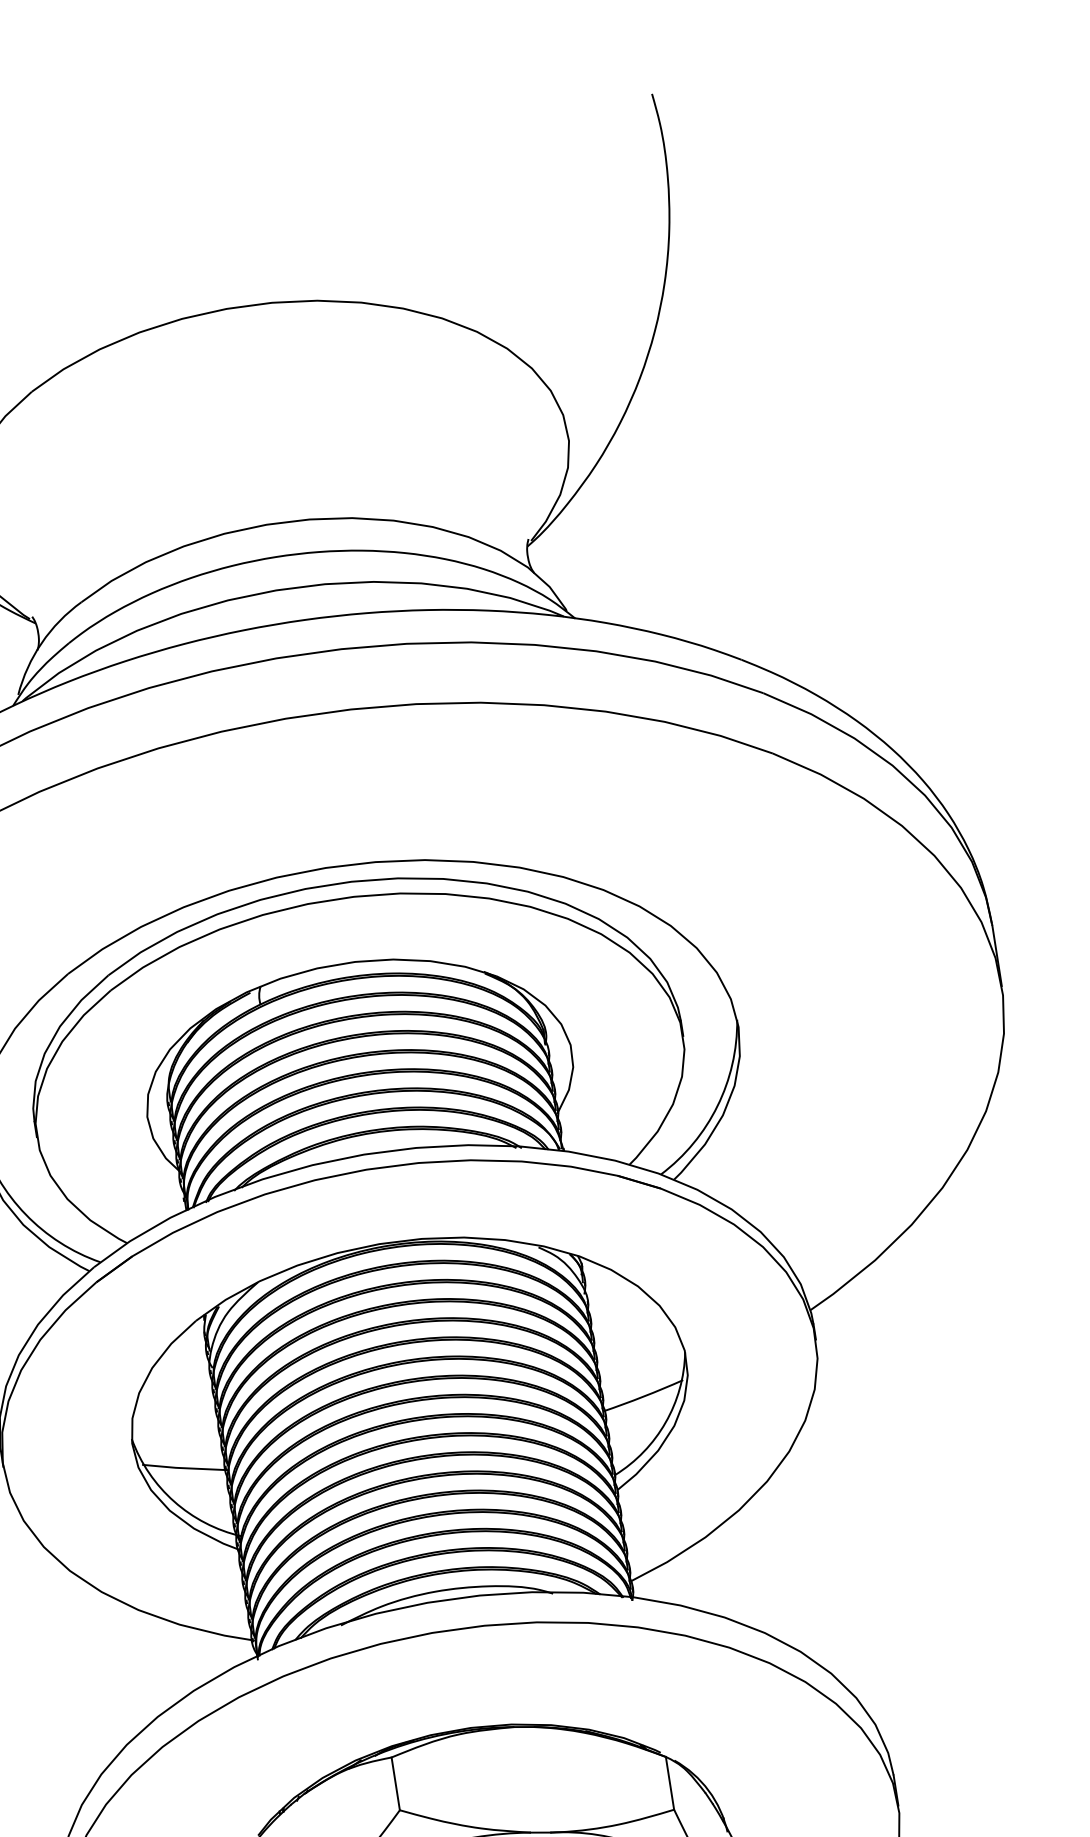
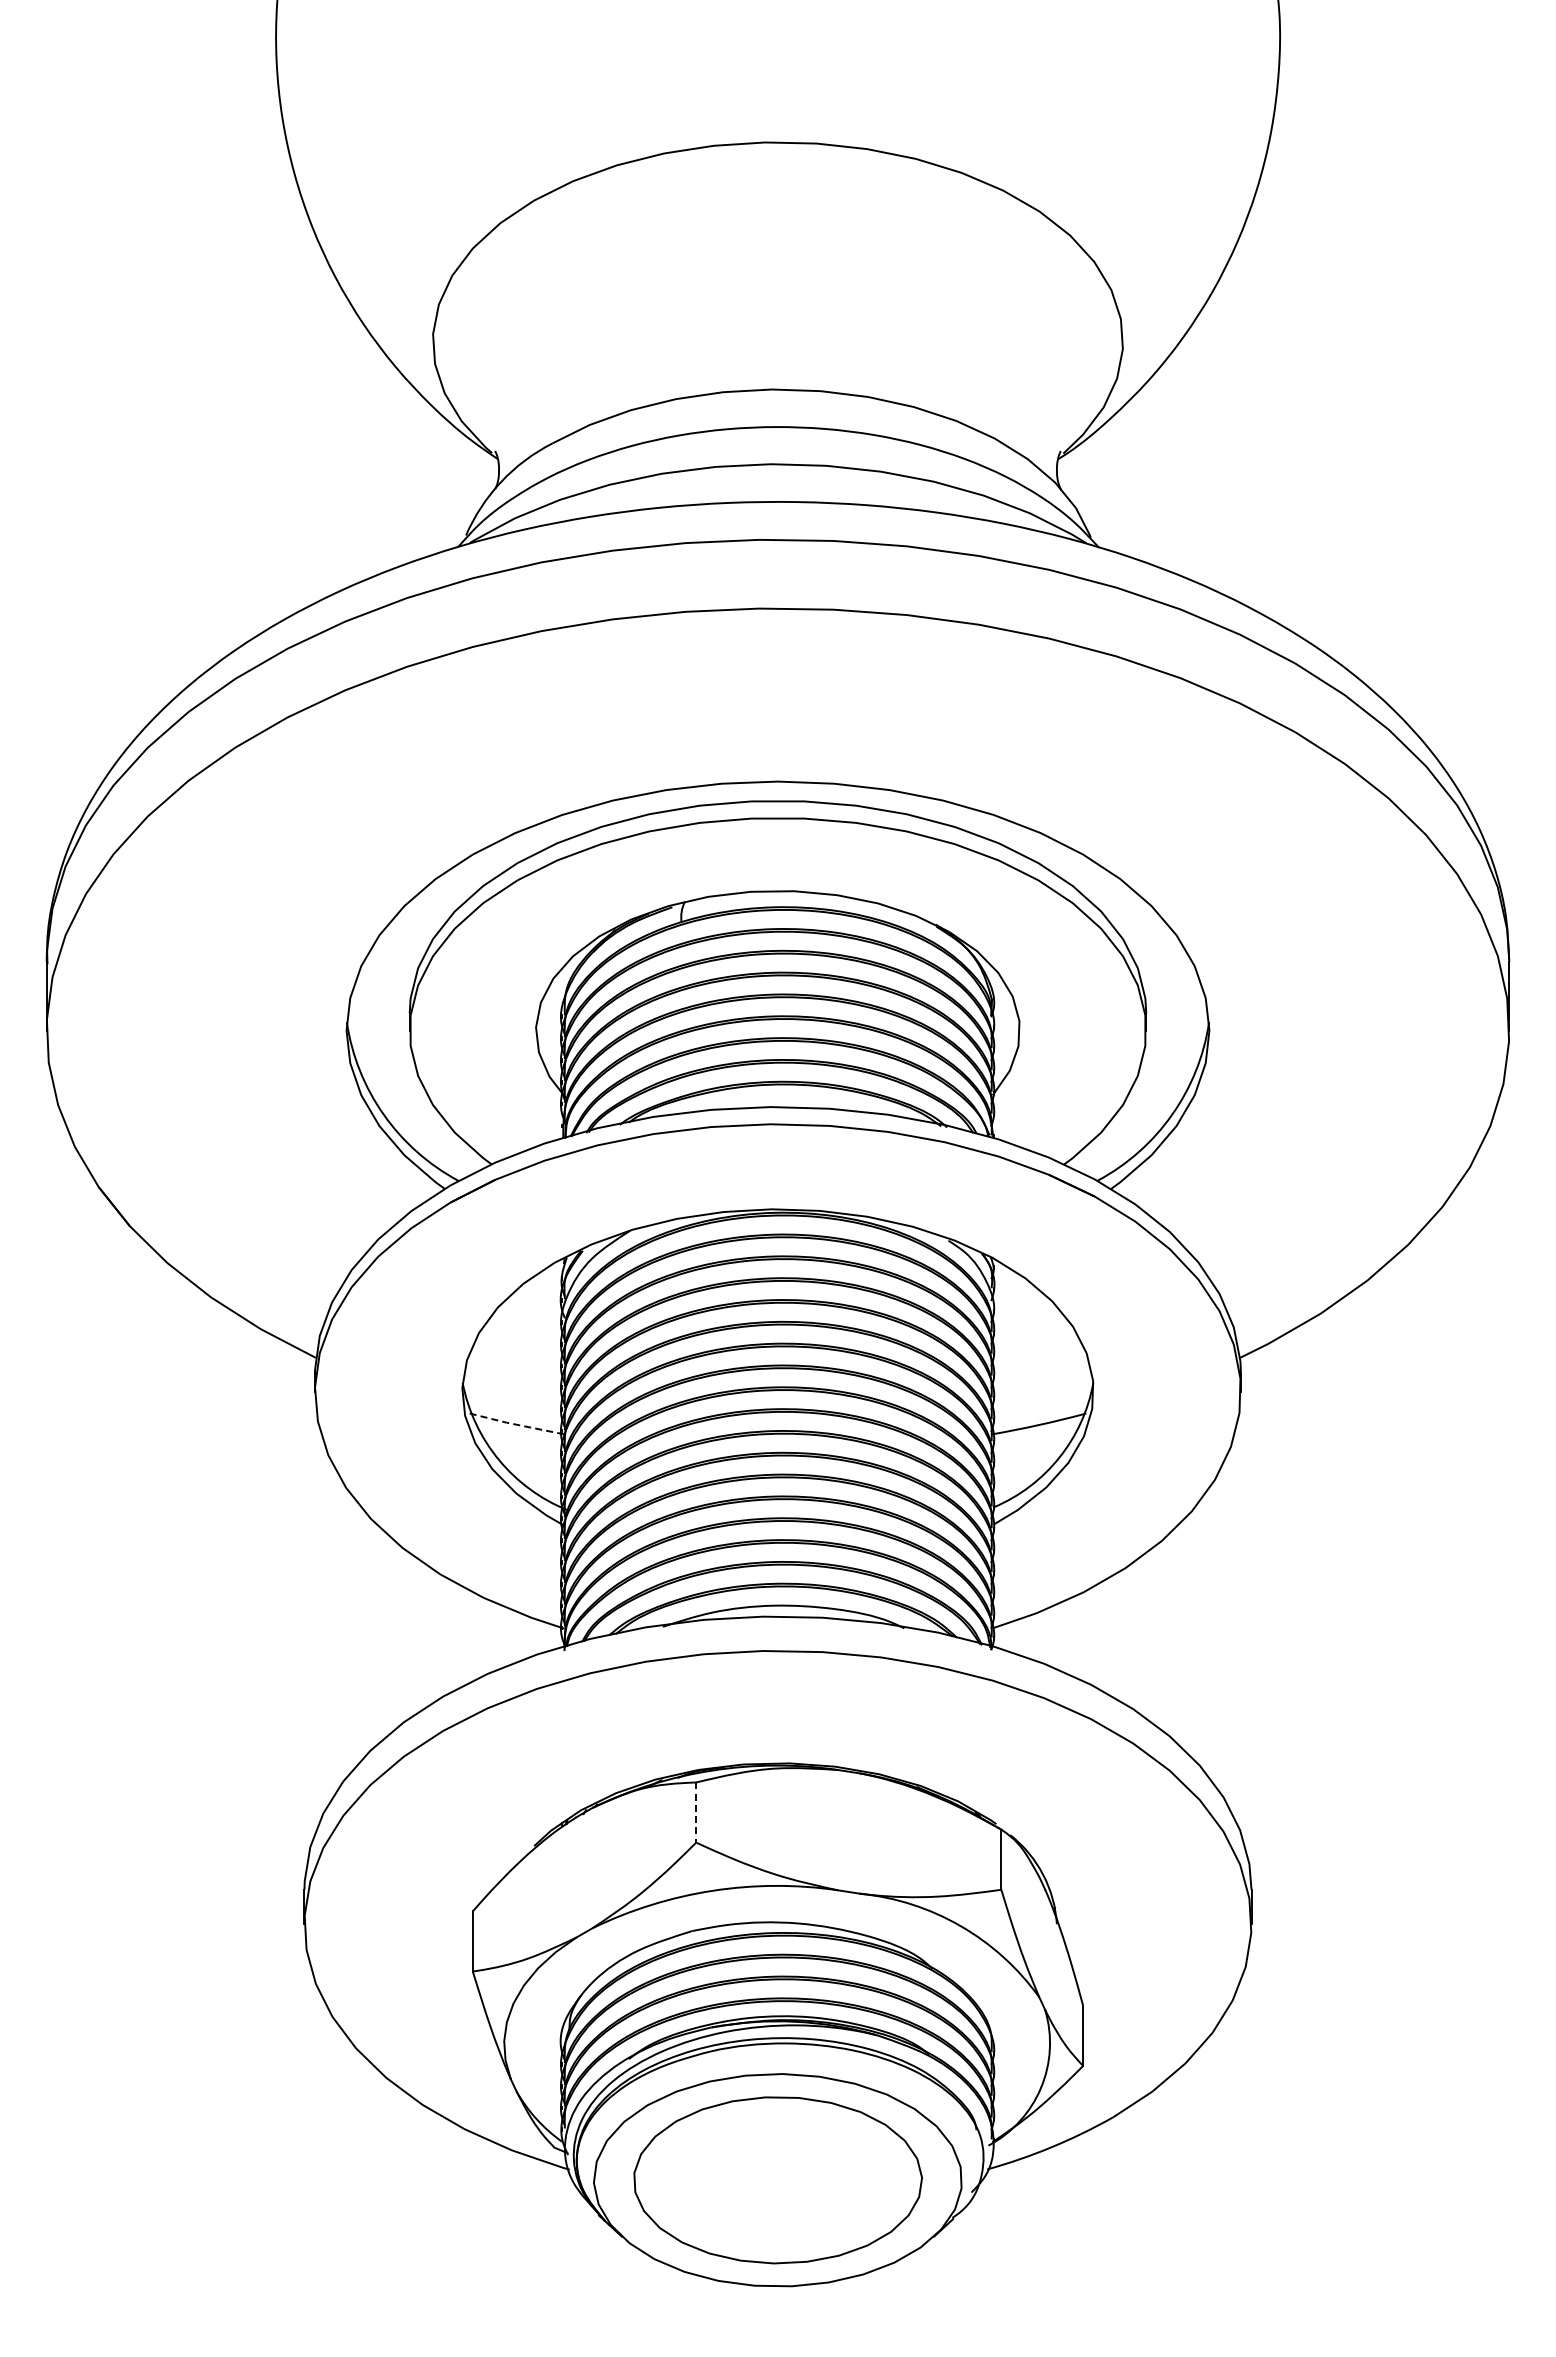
line: (185, 1467) -> (517, 1424), solid -> dashed
line: (396, 1784) -> (696, 1813), solid -> dashed

